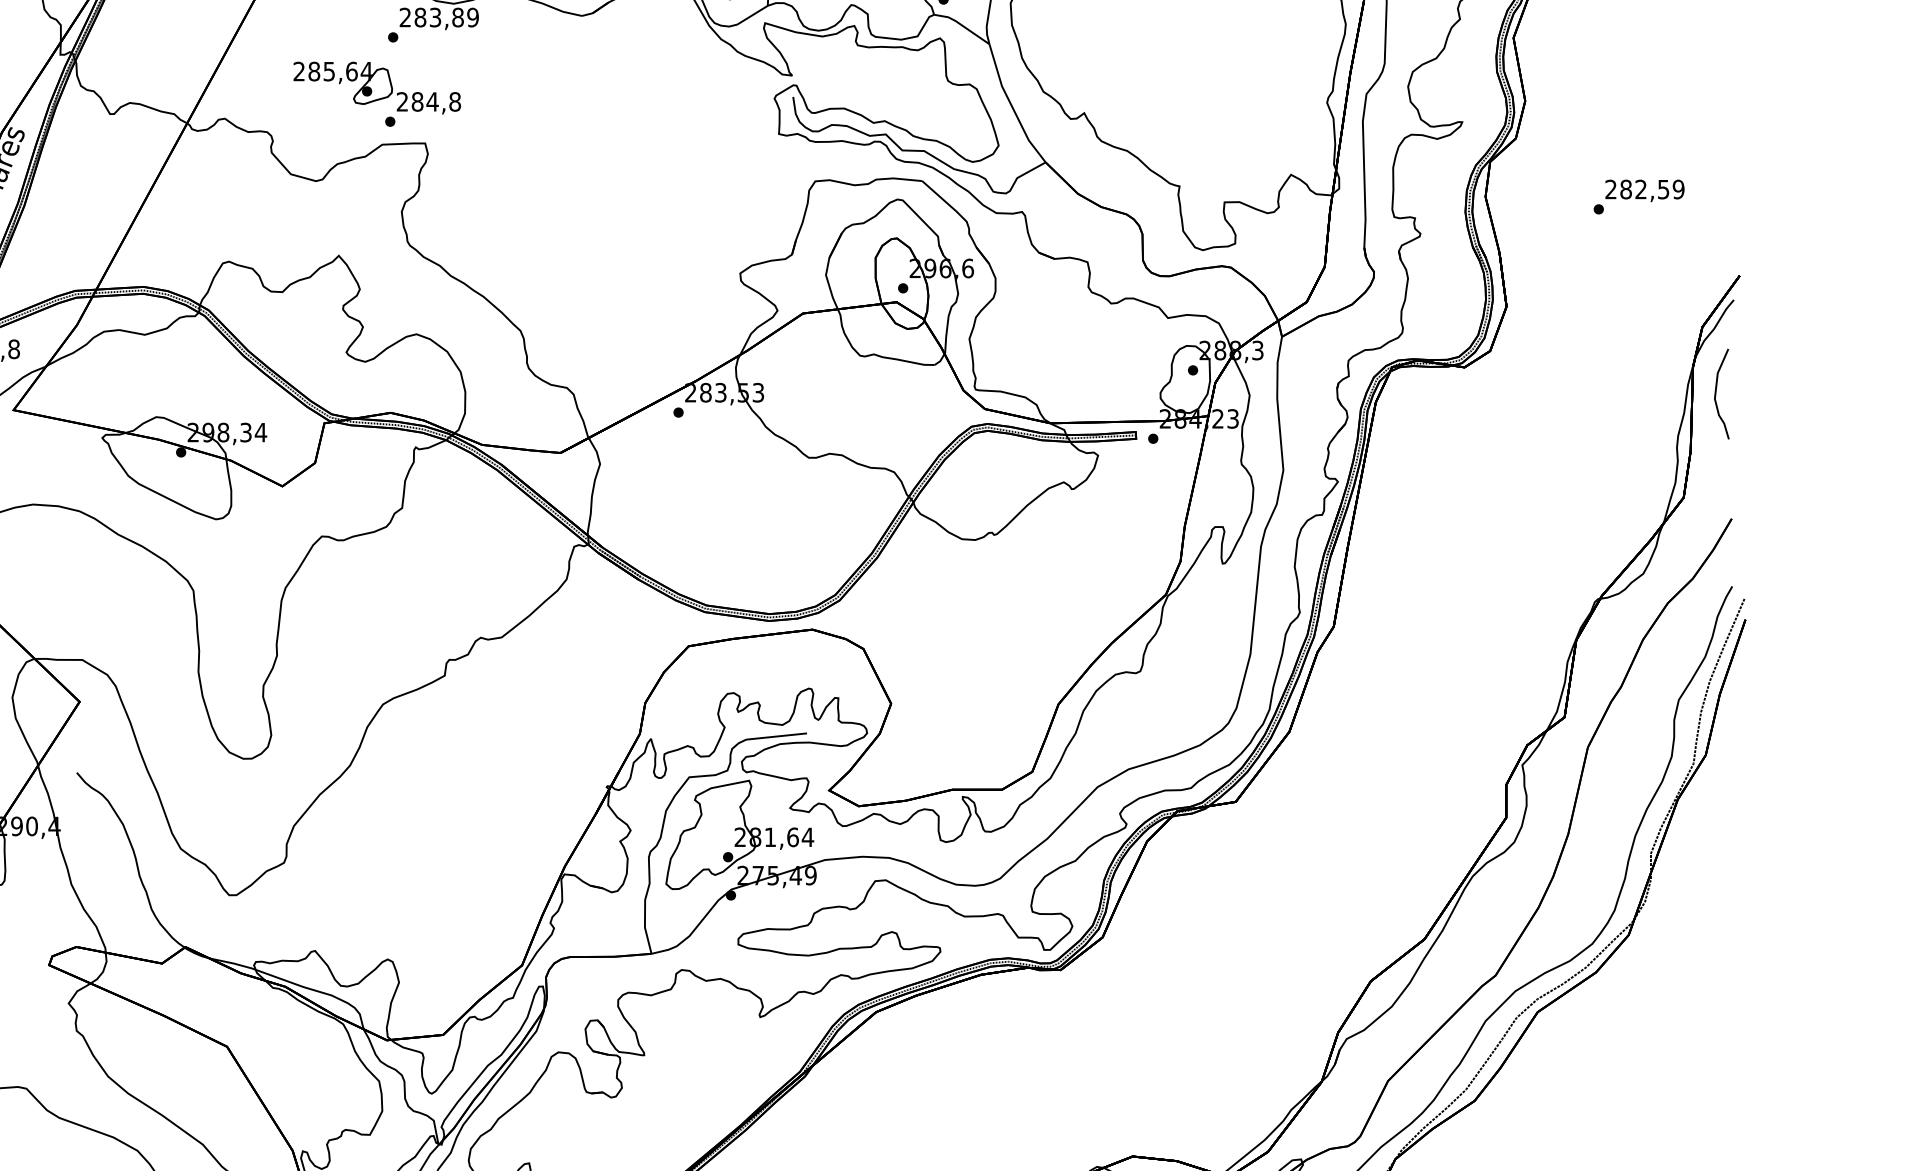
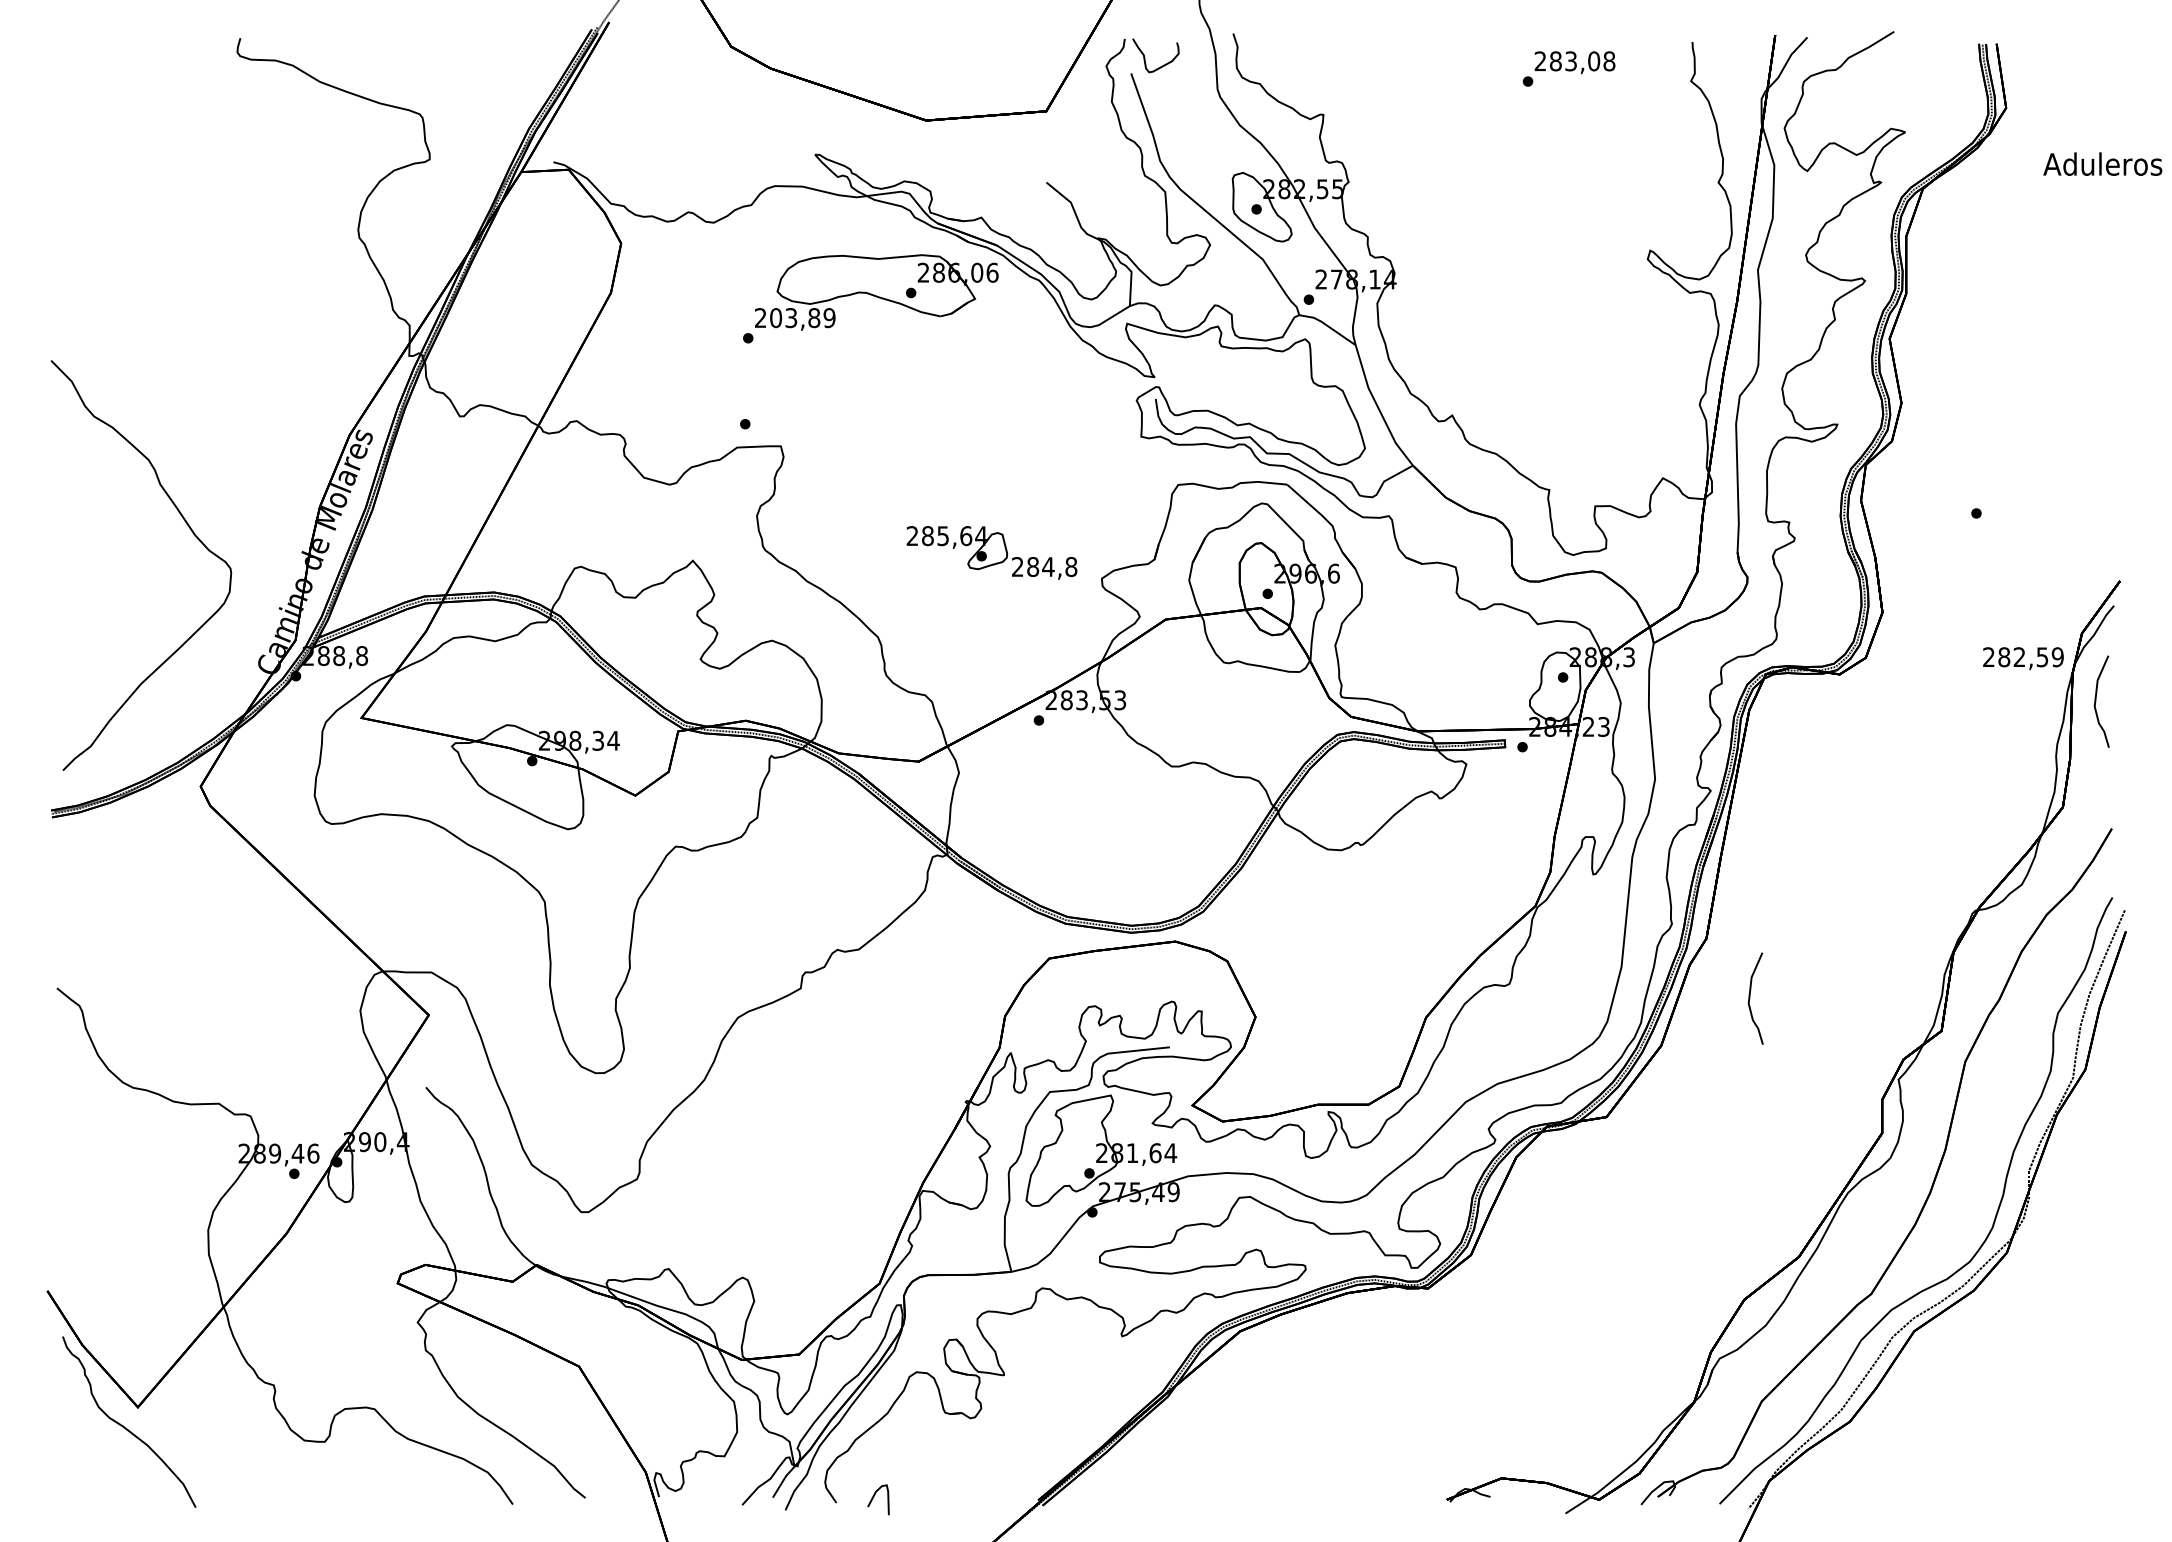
text: (420, 17) -> (776, 317), 283,89 -> 203,89
part: (376, 87) -> (991, 552), moved
text: (1644, 190) -> (2023, 658), moved
curve: (1377, 685) -> (1750, 998), added

